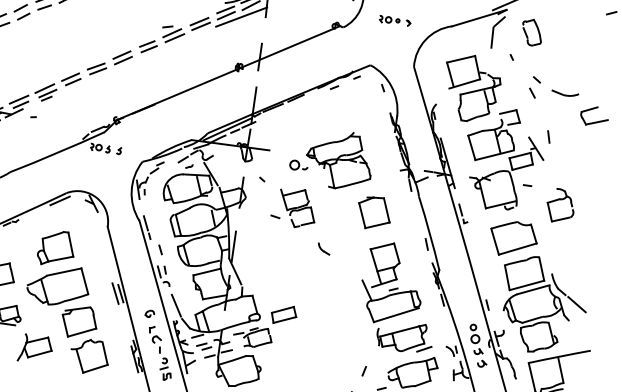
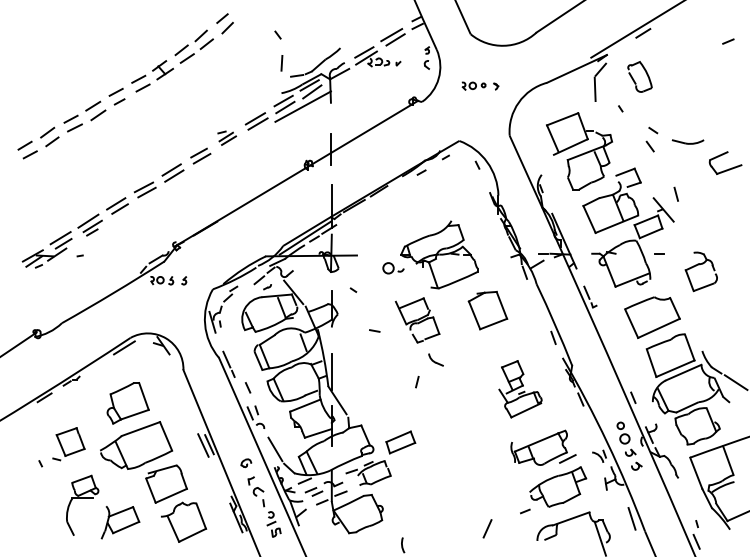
part: (172, 34) -> (226, 137), size x0.7
part: (297, 208) -> (417, 320), moved
part: (392, 284) -> (520, 389), size x0.6
line: (364, 371) -> (417, 382), moved

